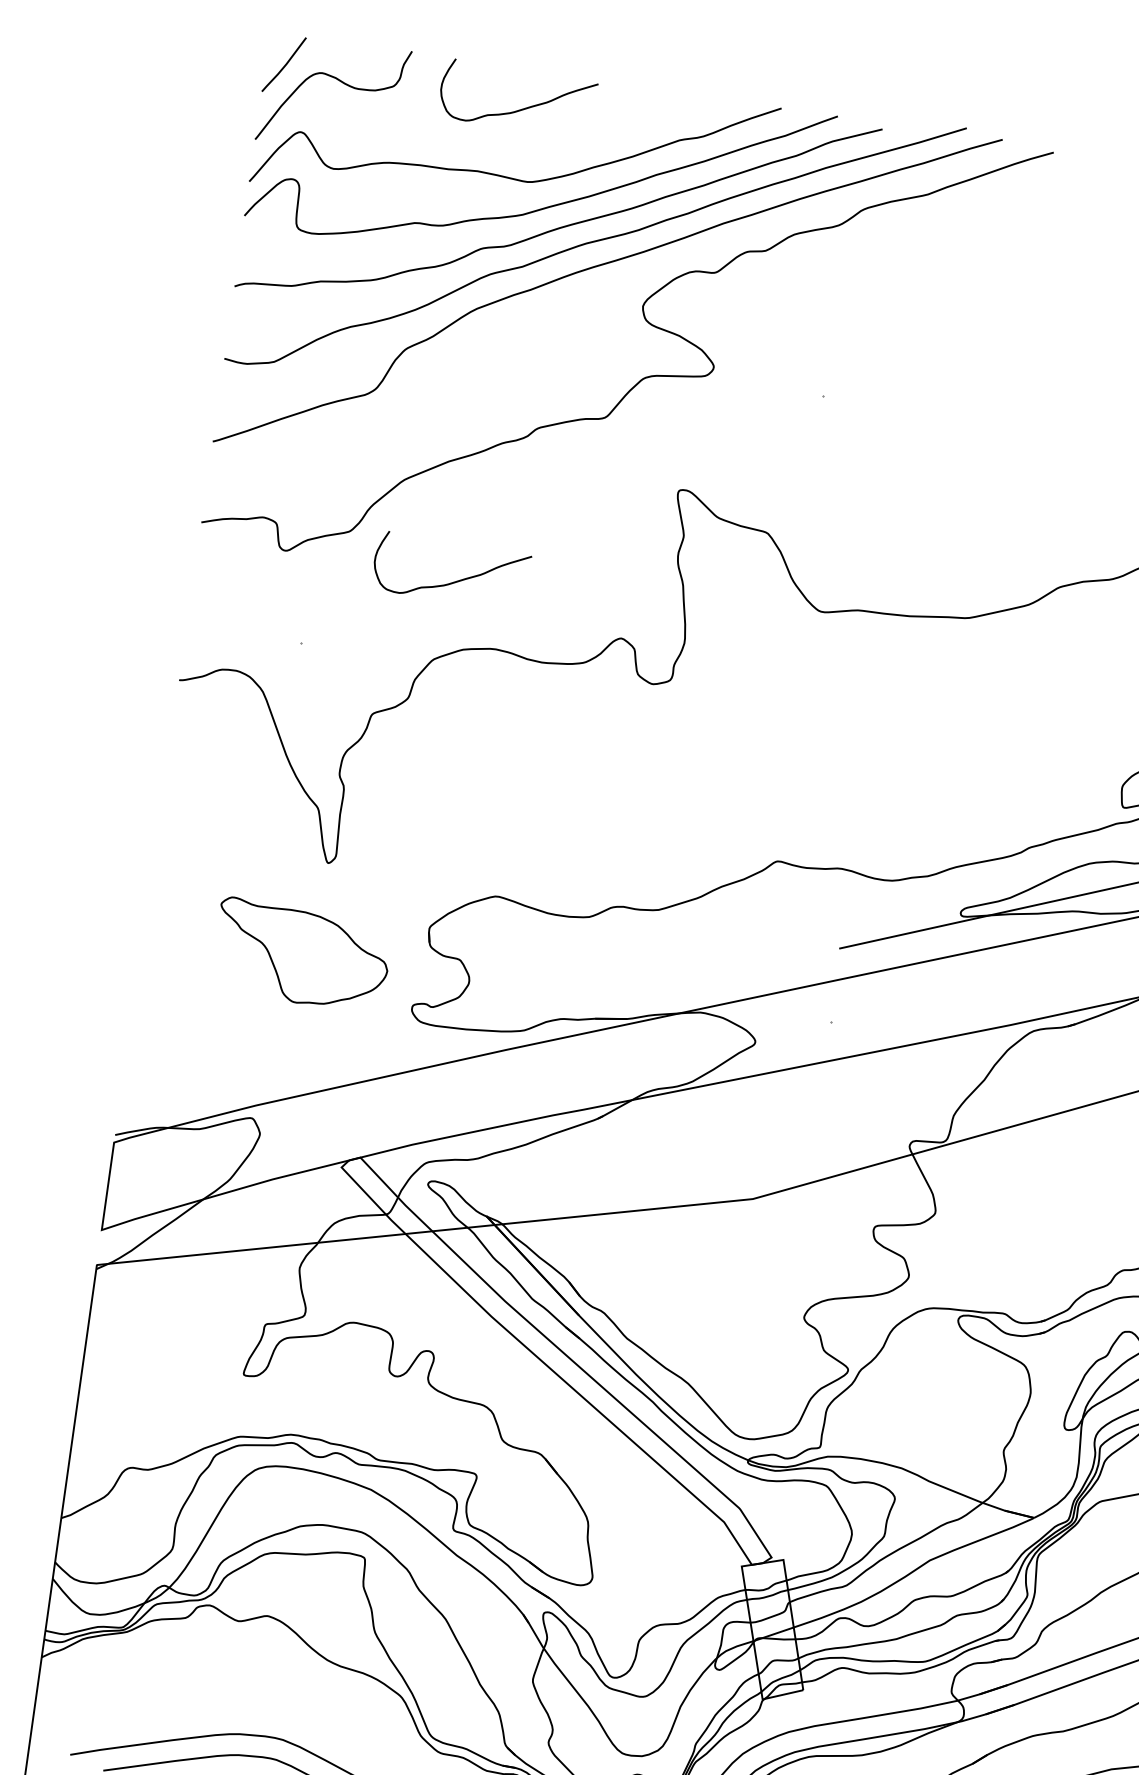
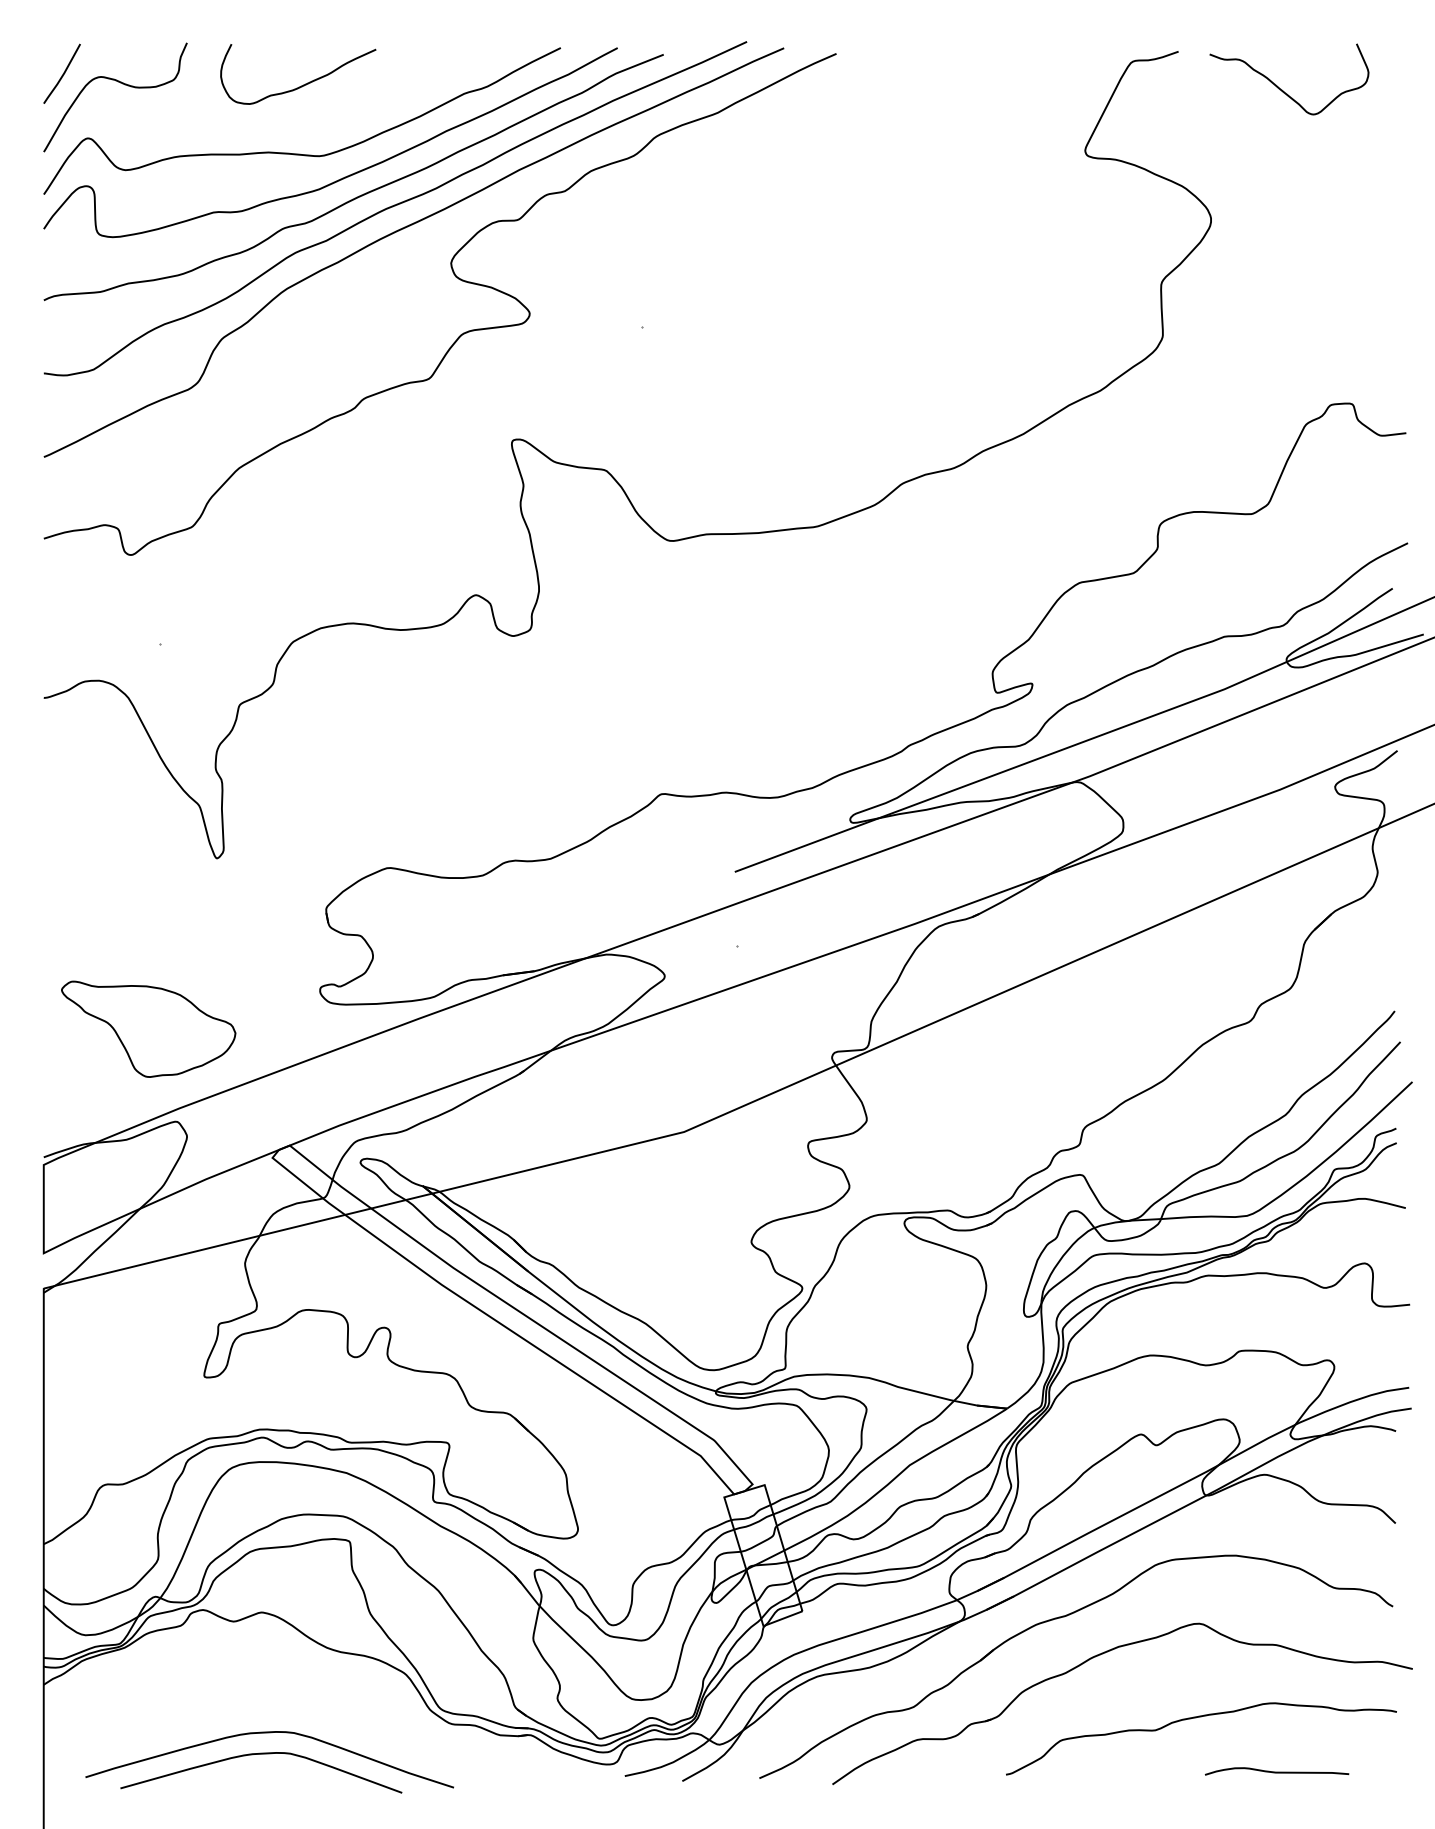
curve: (455, 581) -> (303, 561), removed
part: (301, 954) -> (148, 1028), moved

